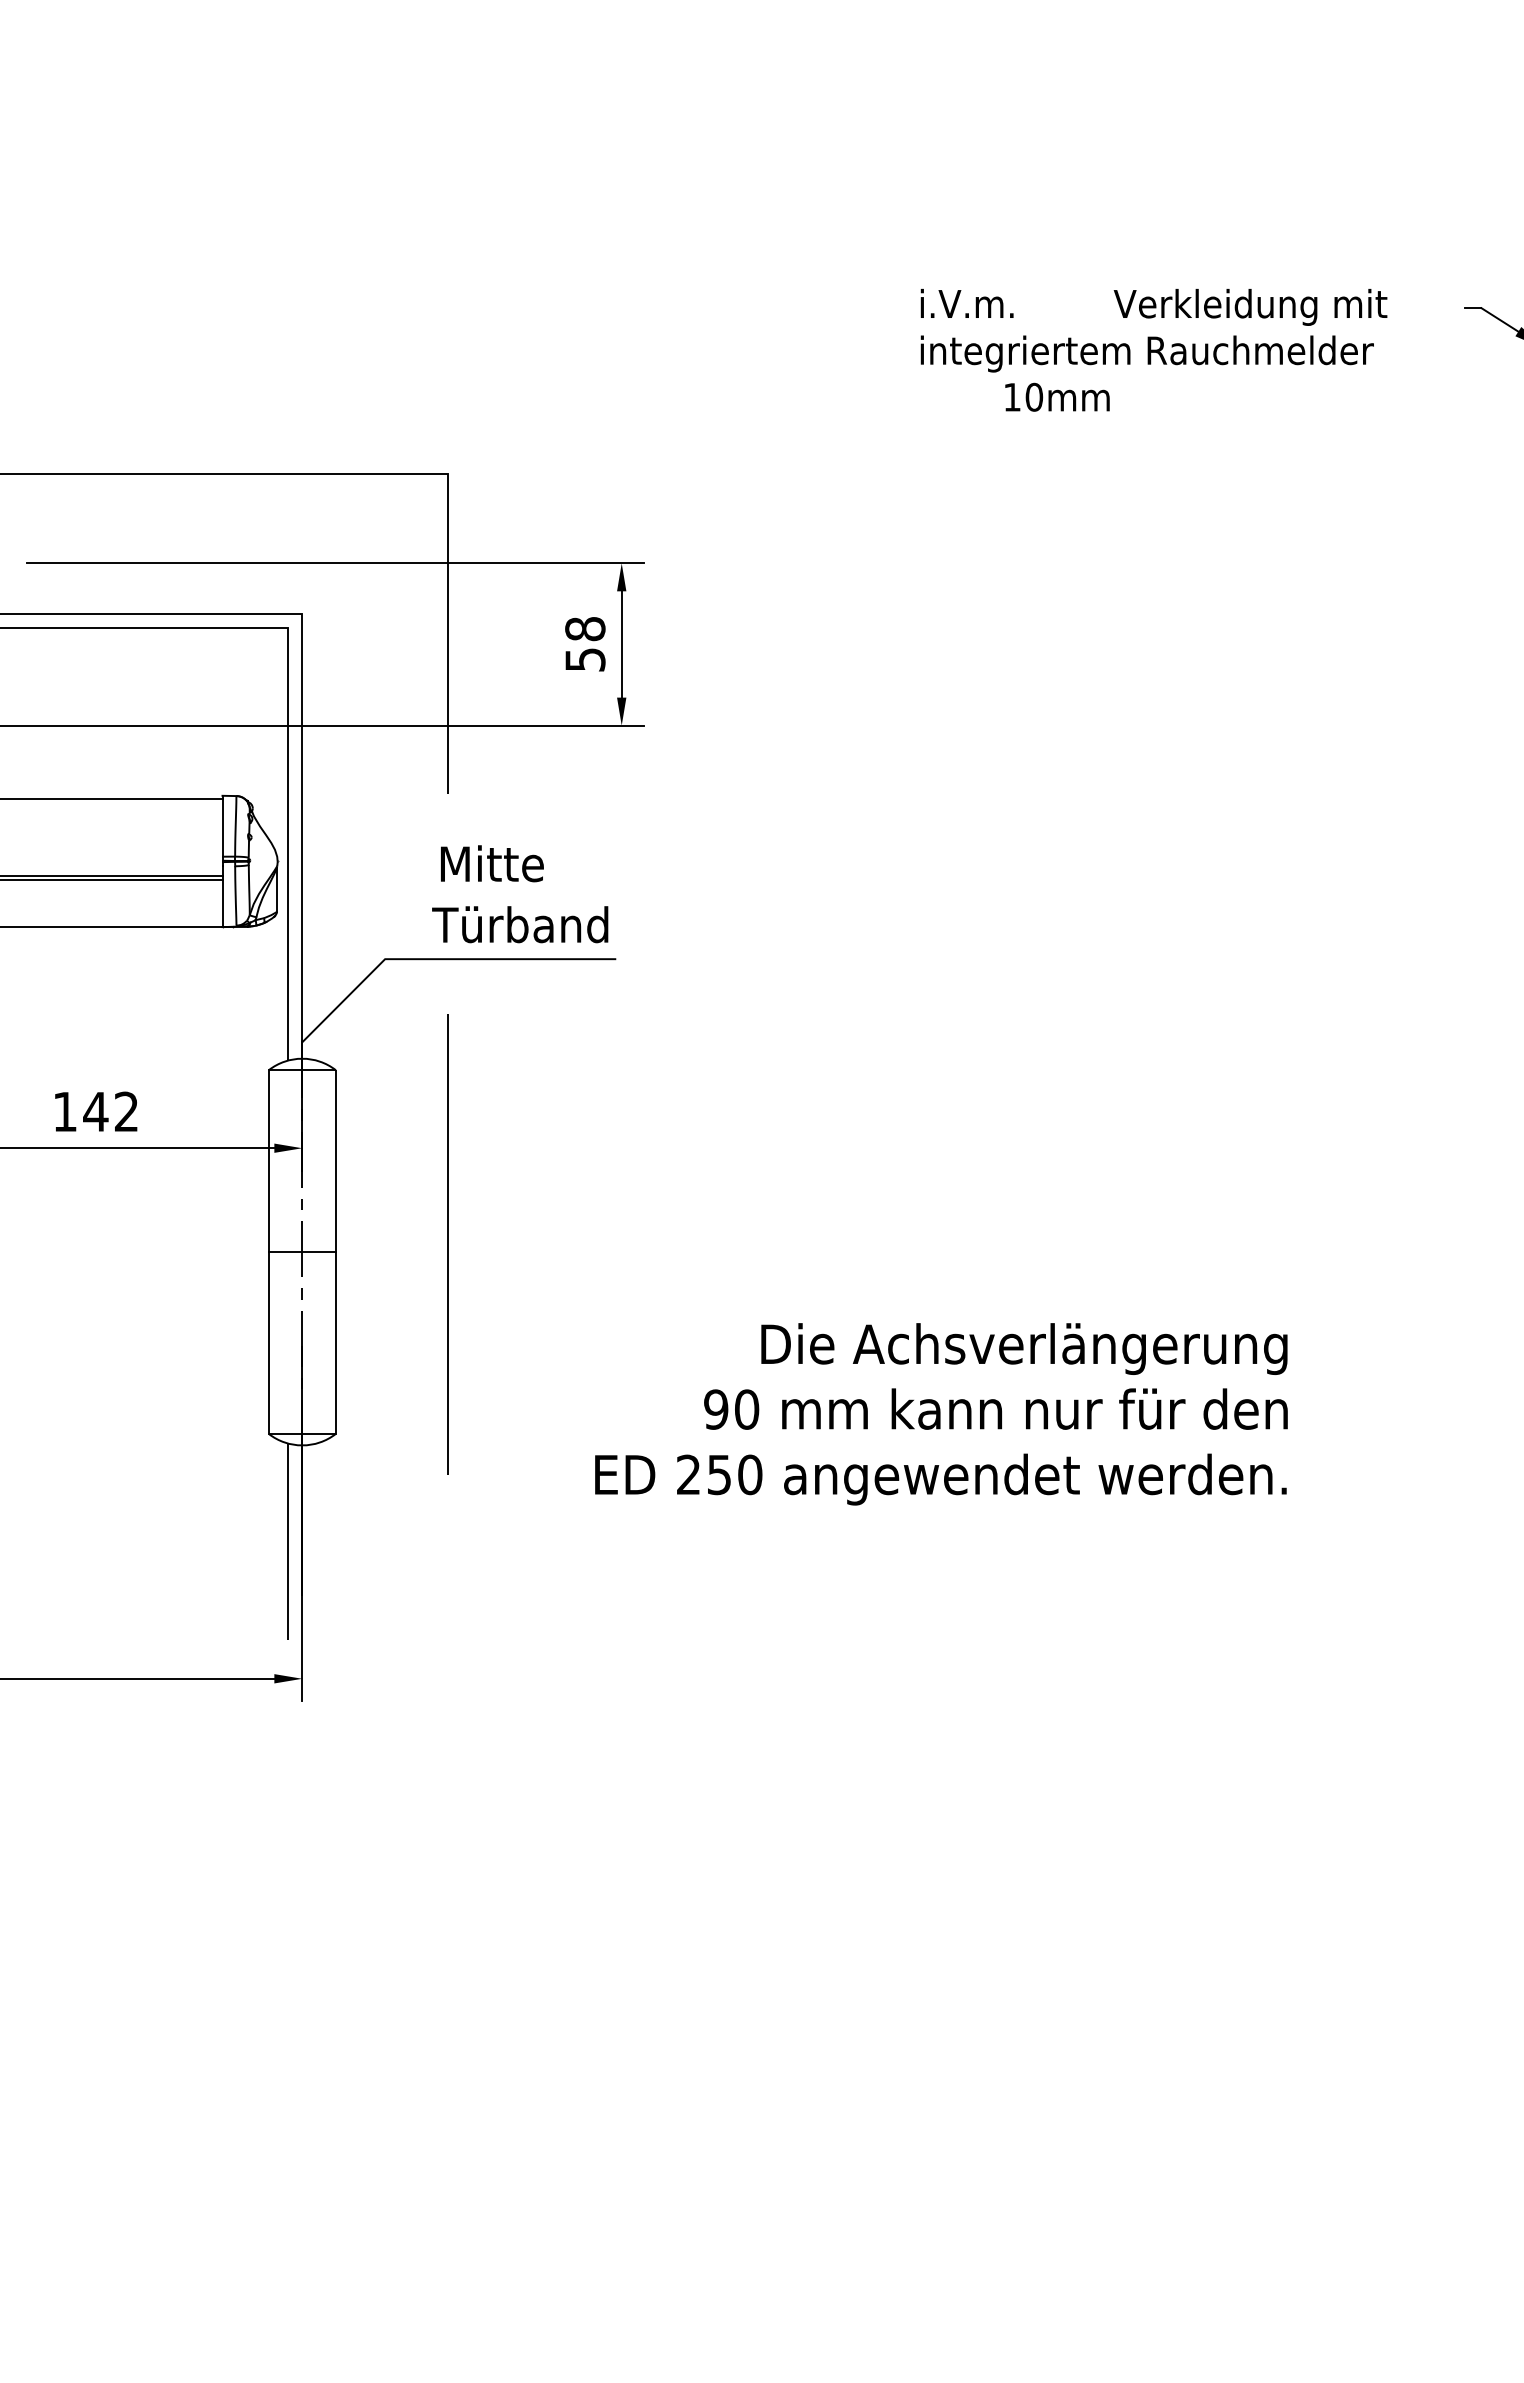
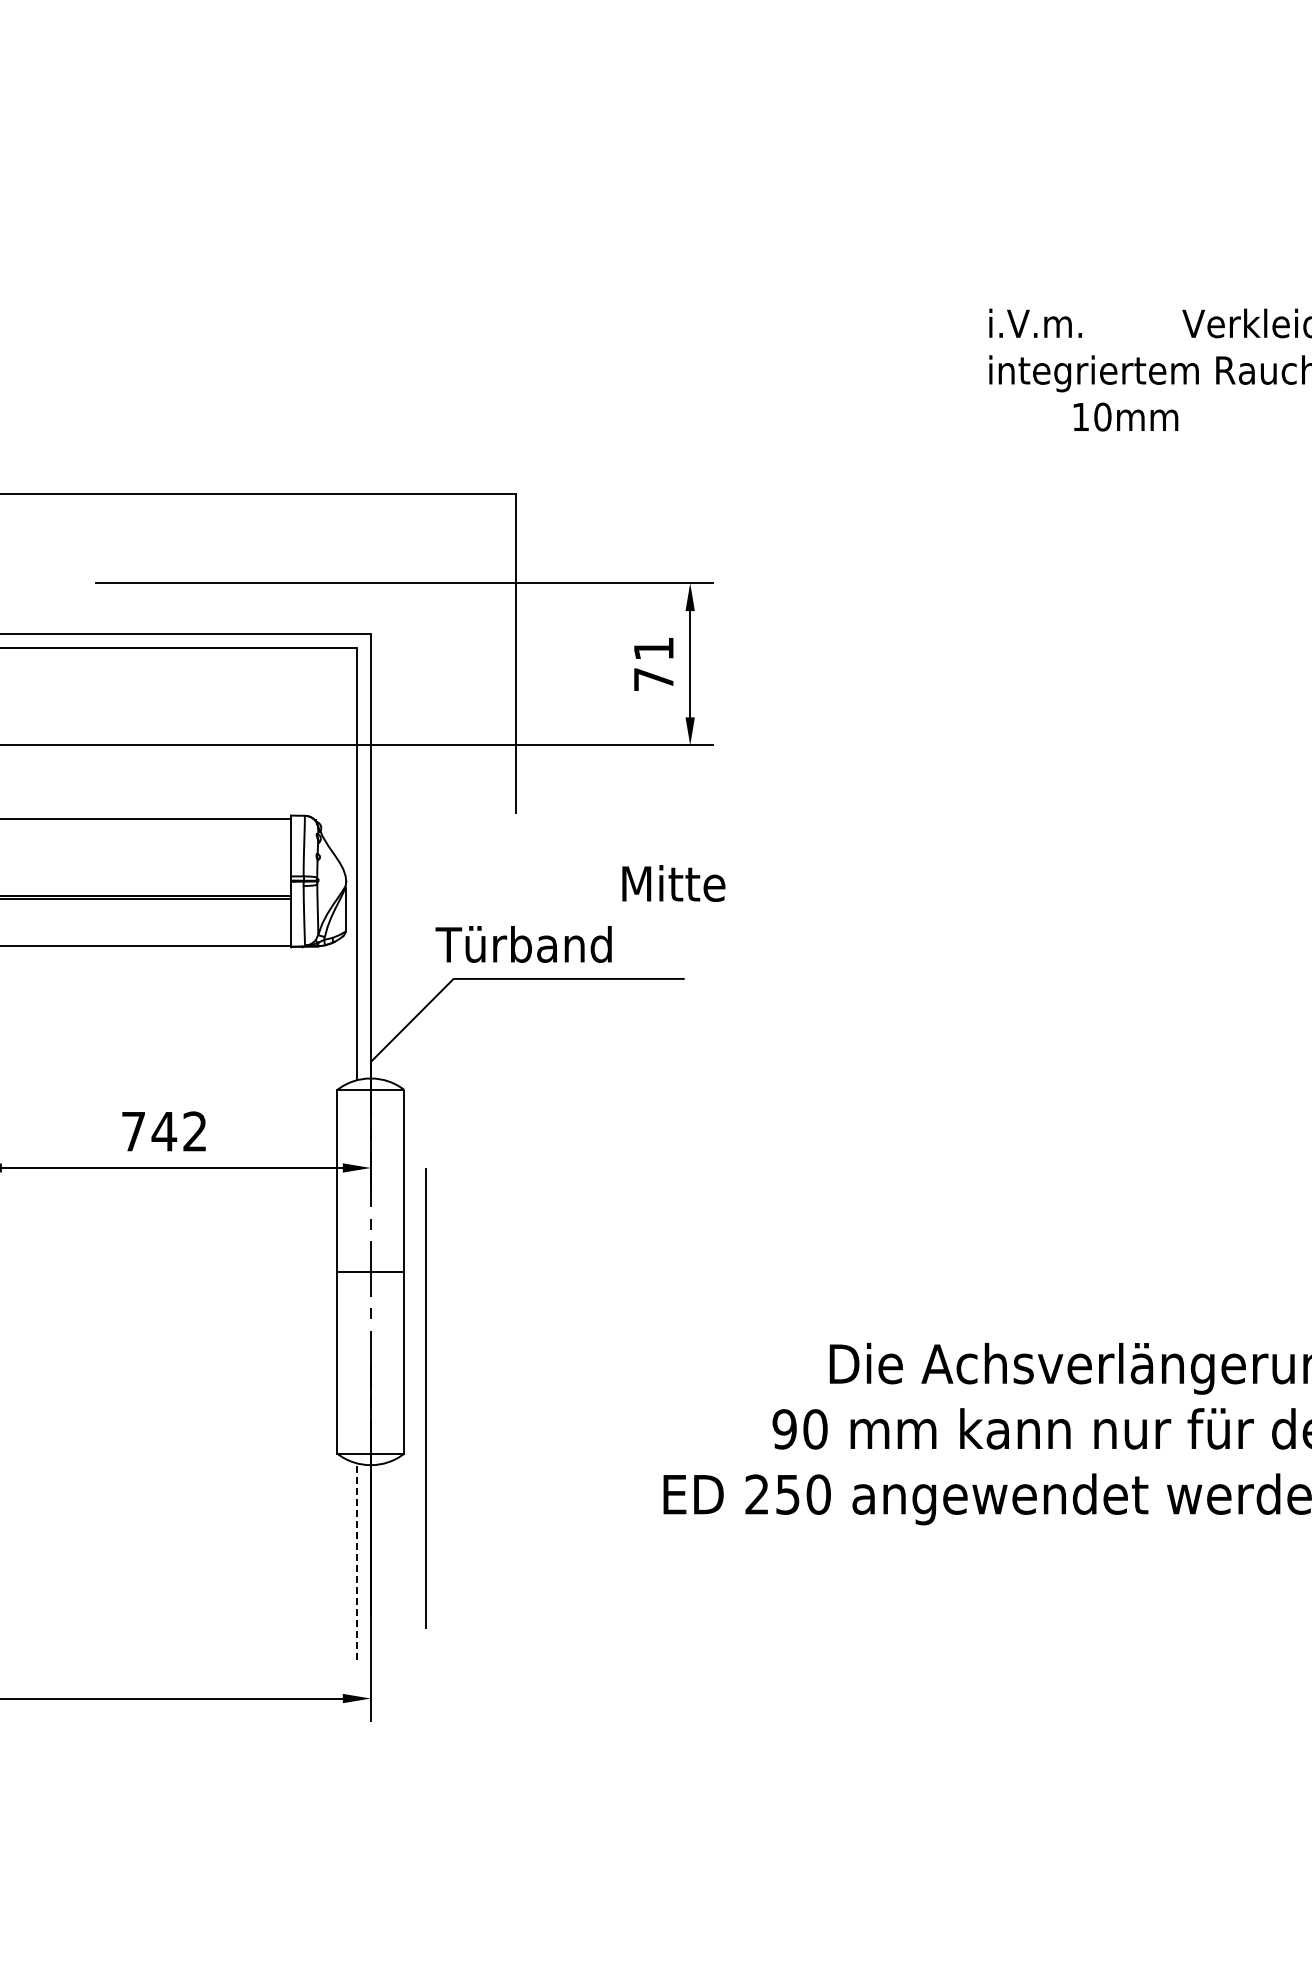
text: (585, 644) -> (653, 664), 58 -> 71
text: (492, 863) -> (673, 883), moved
text: (520, 924) -> (523, 944), moved
text: (64, 1111) -> (132, 1131), 142 -> 742
line: (447, 1244) -> (425, 1398), moved
line: (288, 1541) -> (356, 1561), solid -> dashed

